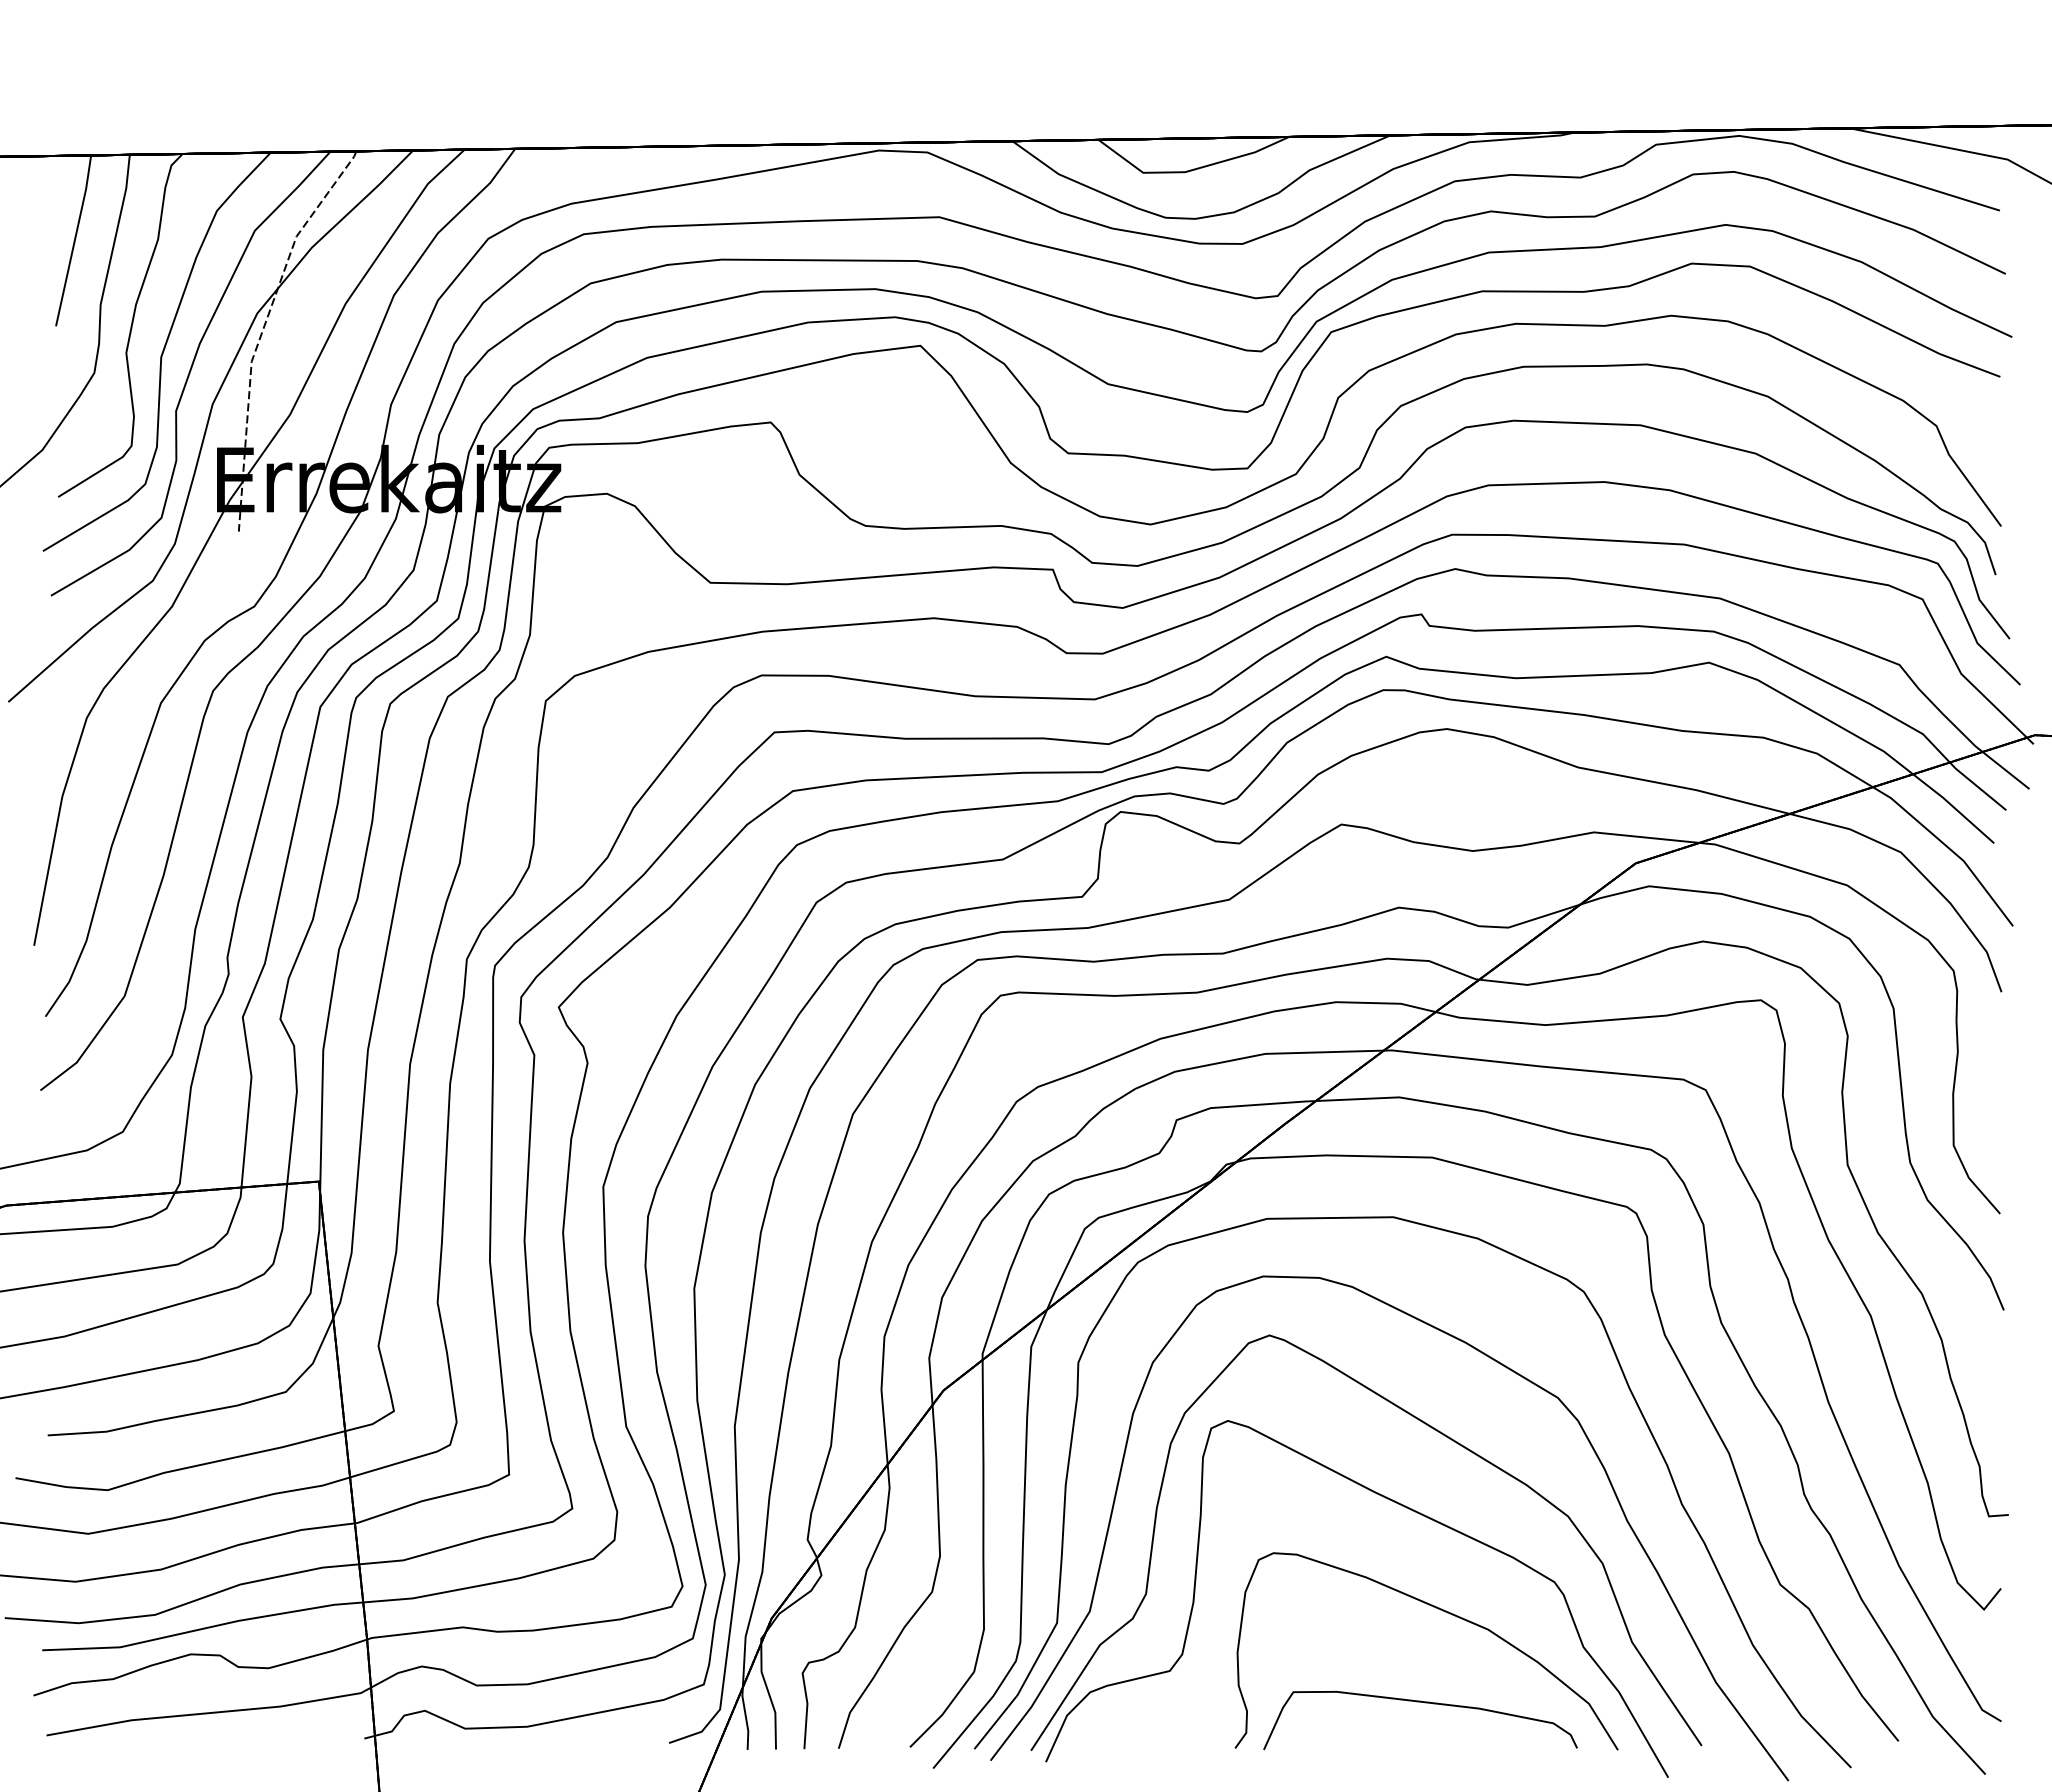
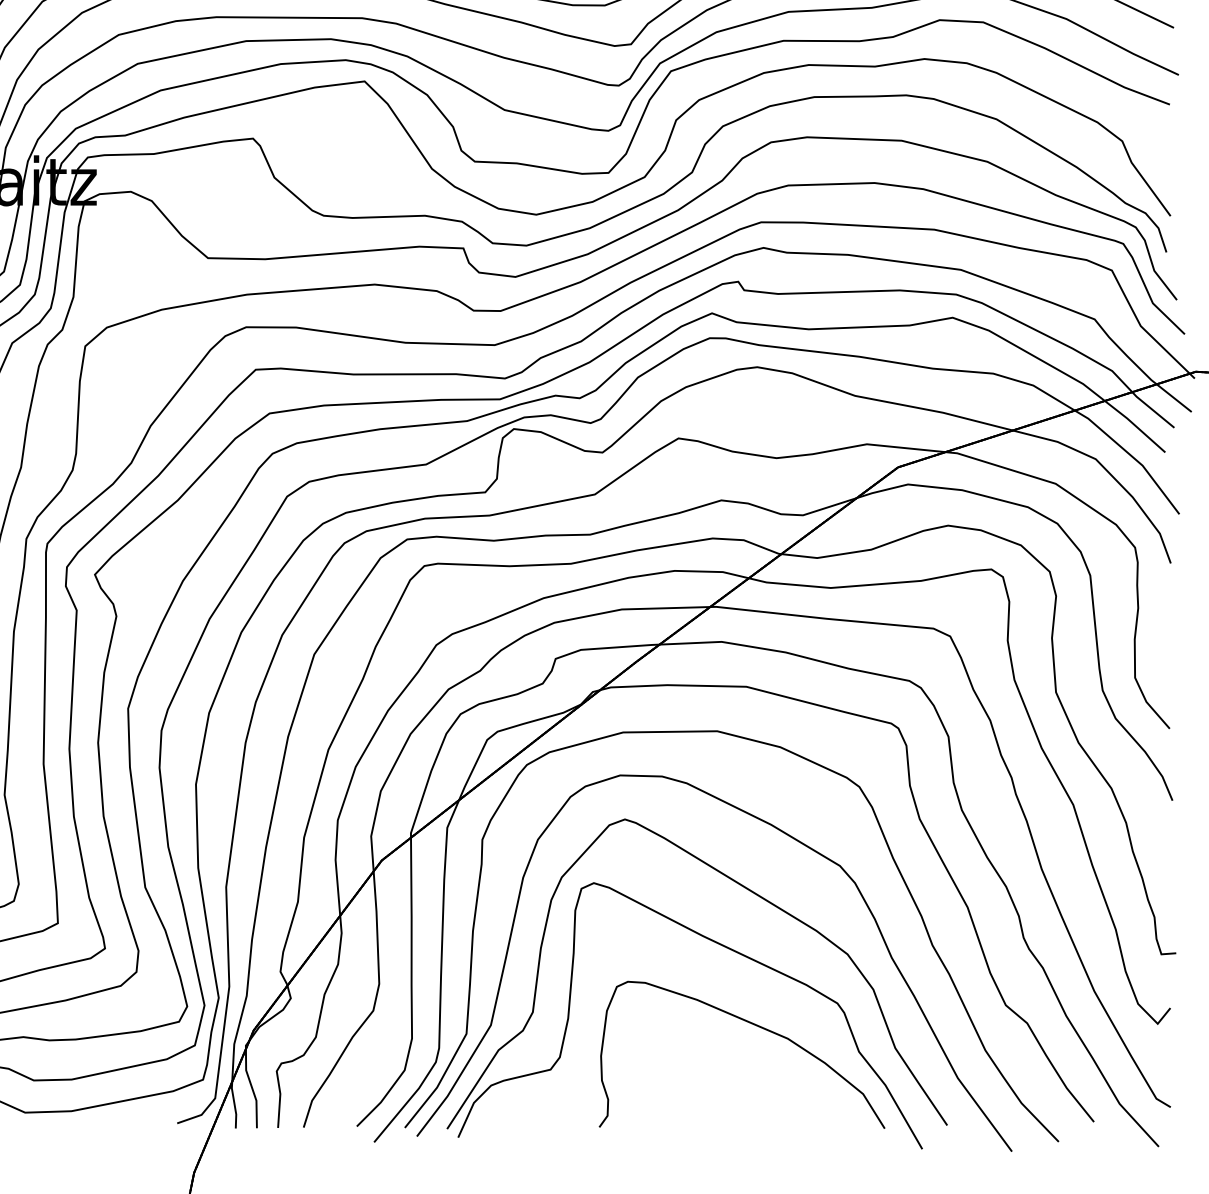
curve: (1424, 1703) -> (740, 1093), removed

